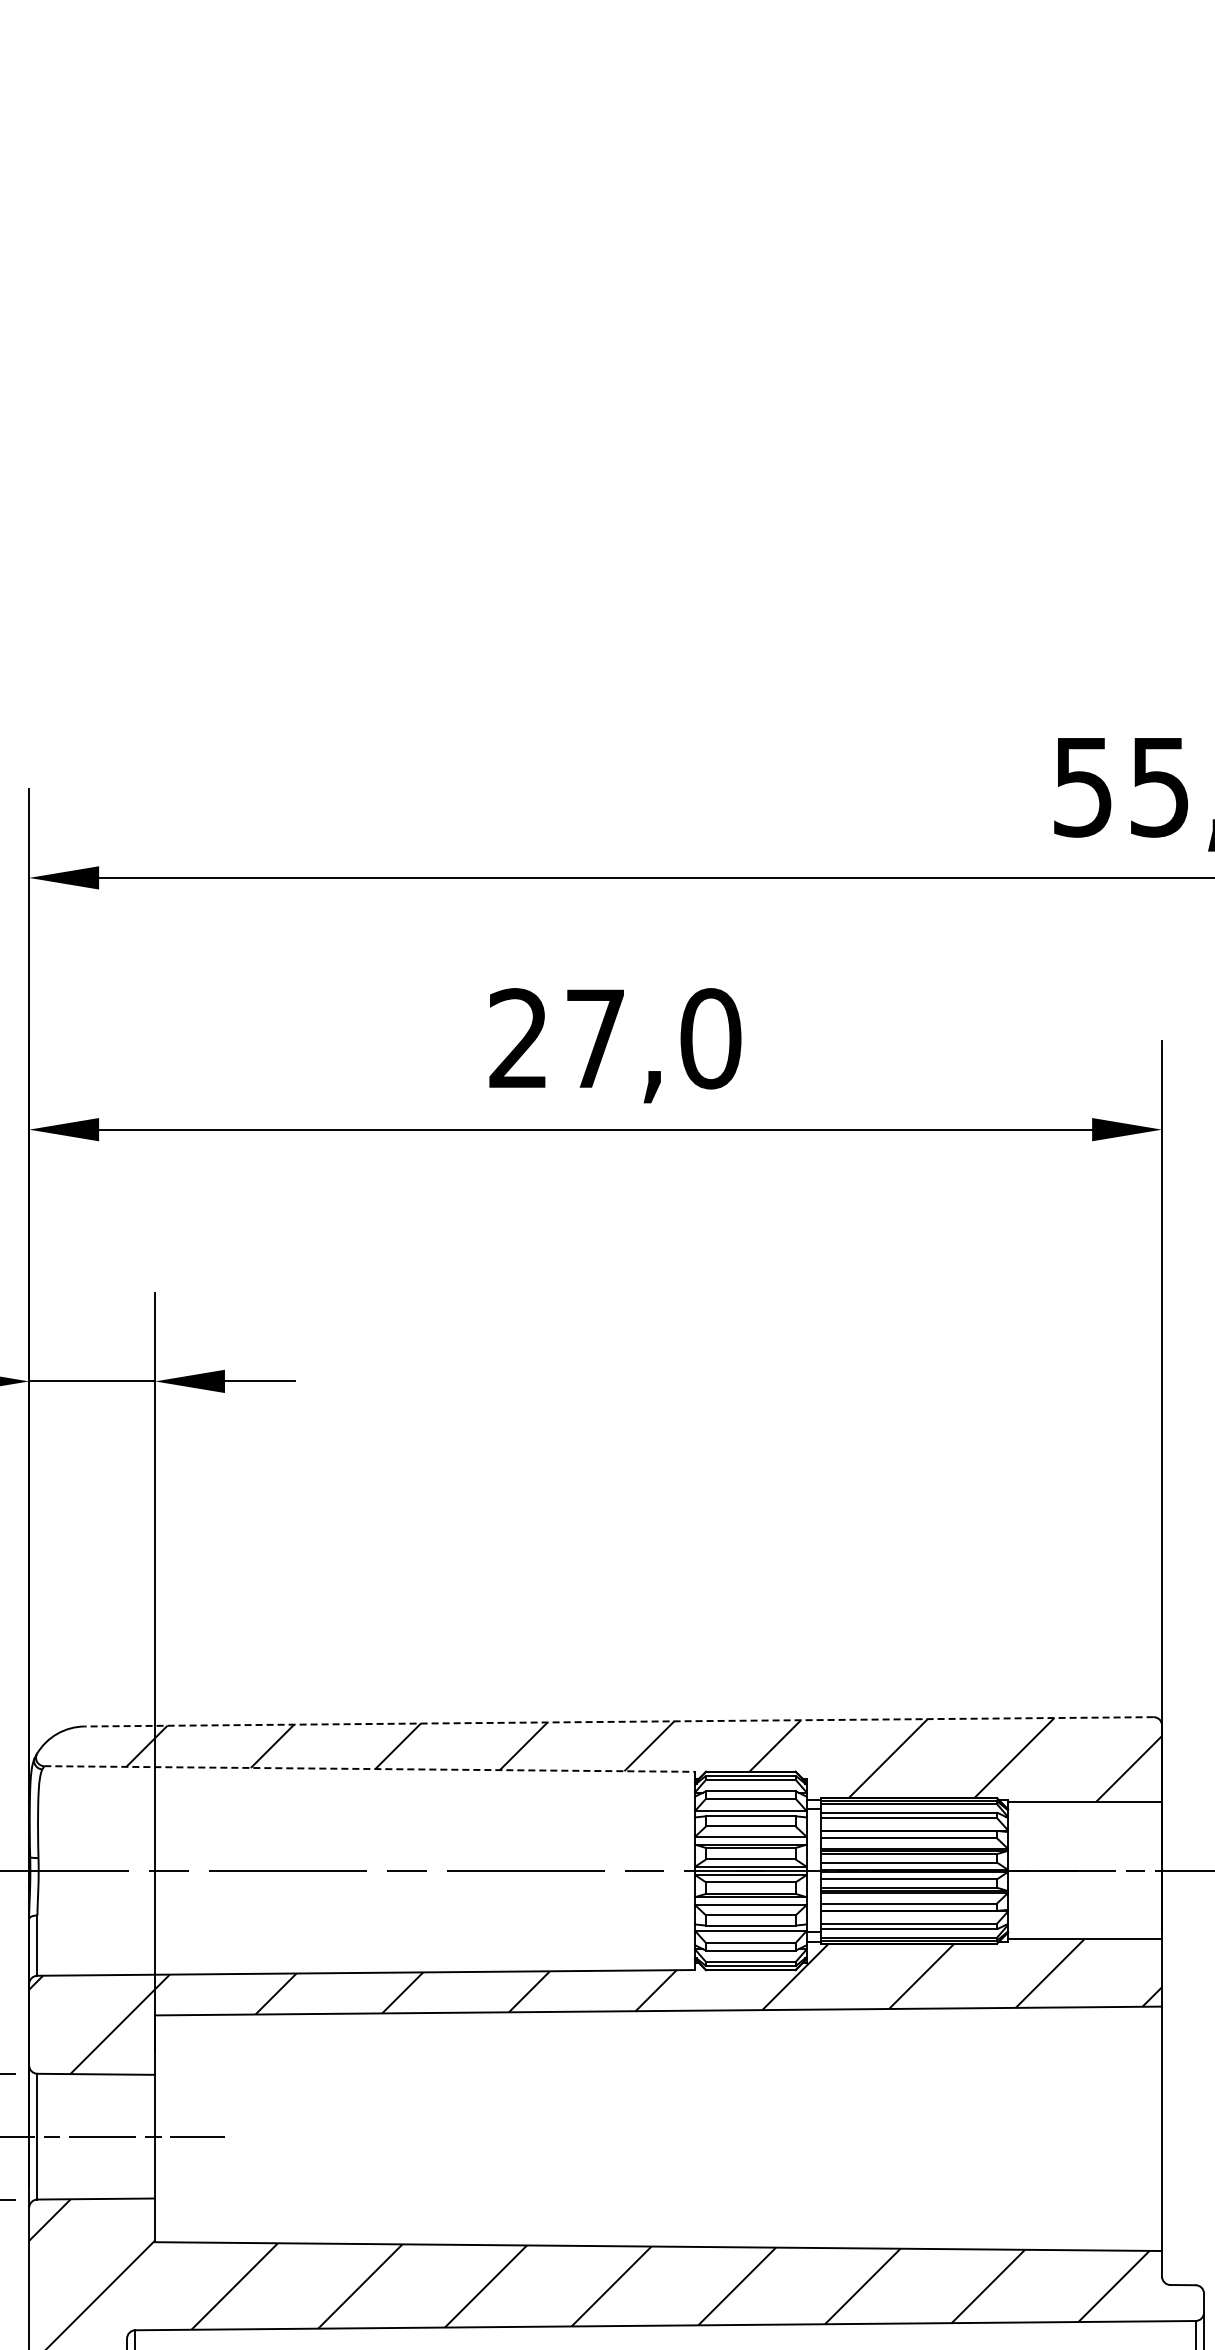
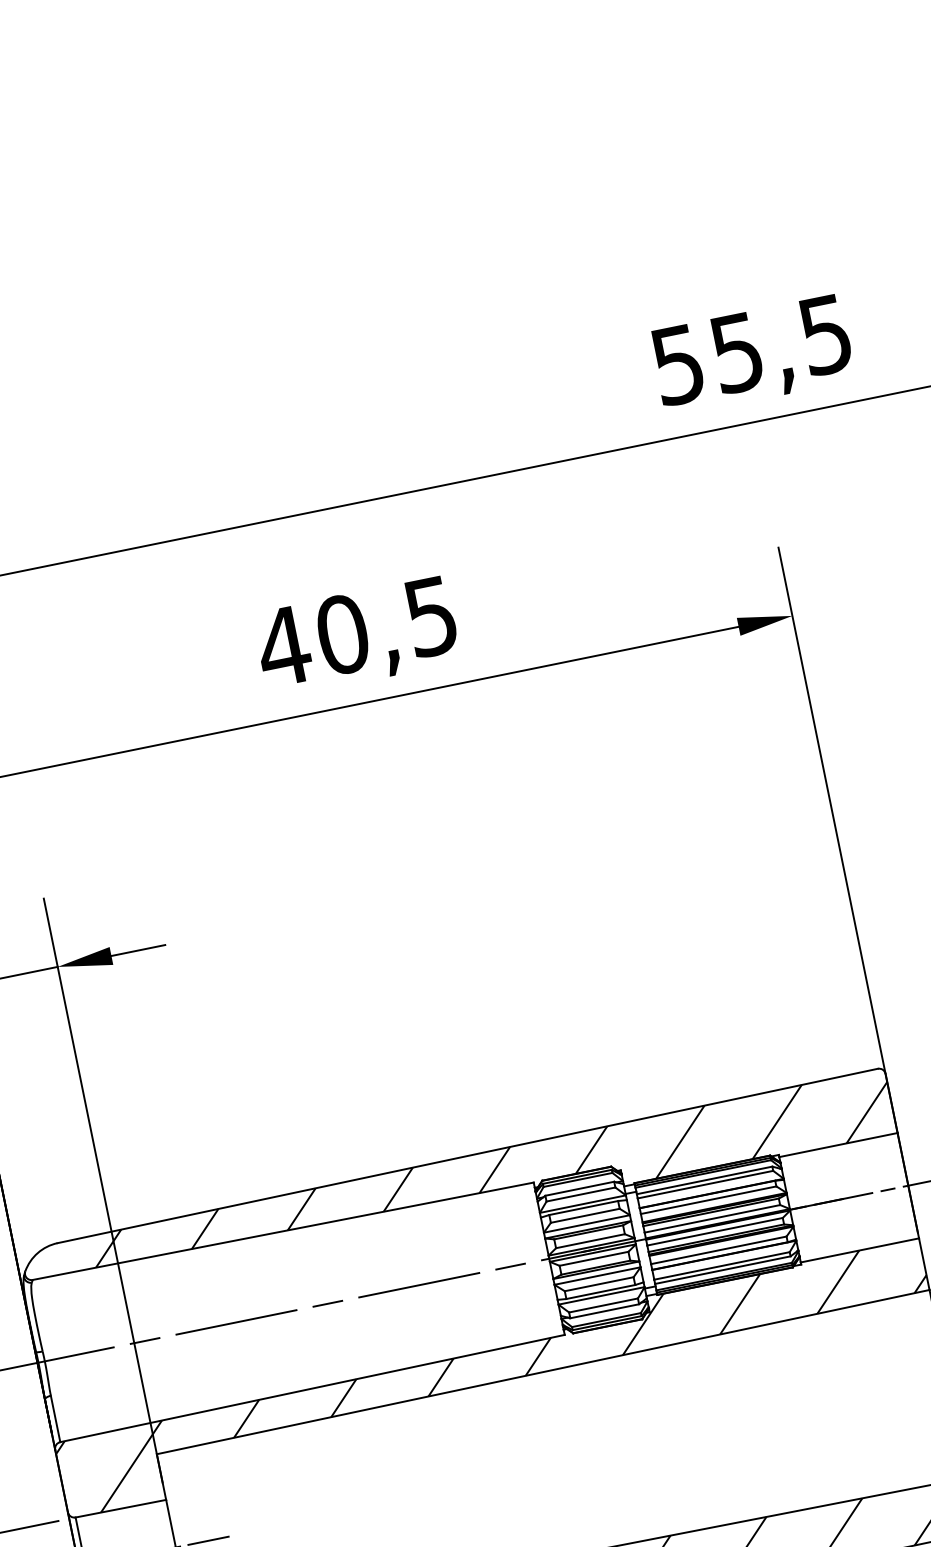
text: (613, 1038) -> (356, 631), 27,0 -> 40,5
line: (619, 1721) -> (467, 1155), dashed -> solid
line: (370, 1769) -> (284, 1231), dashed -> solid

